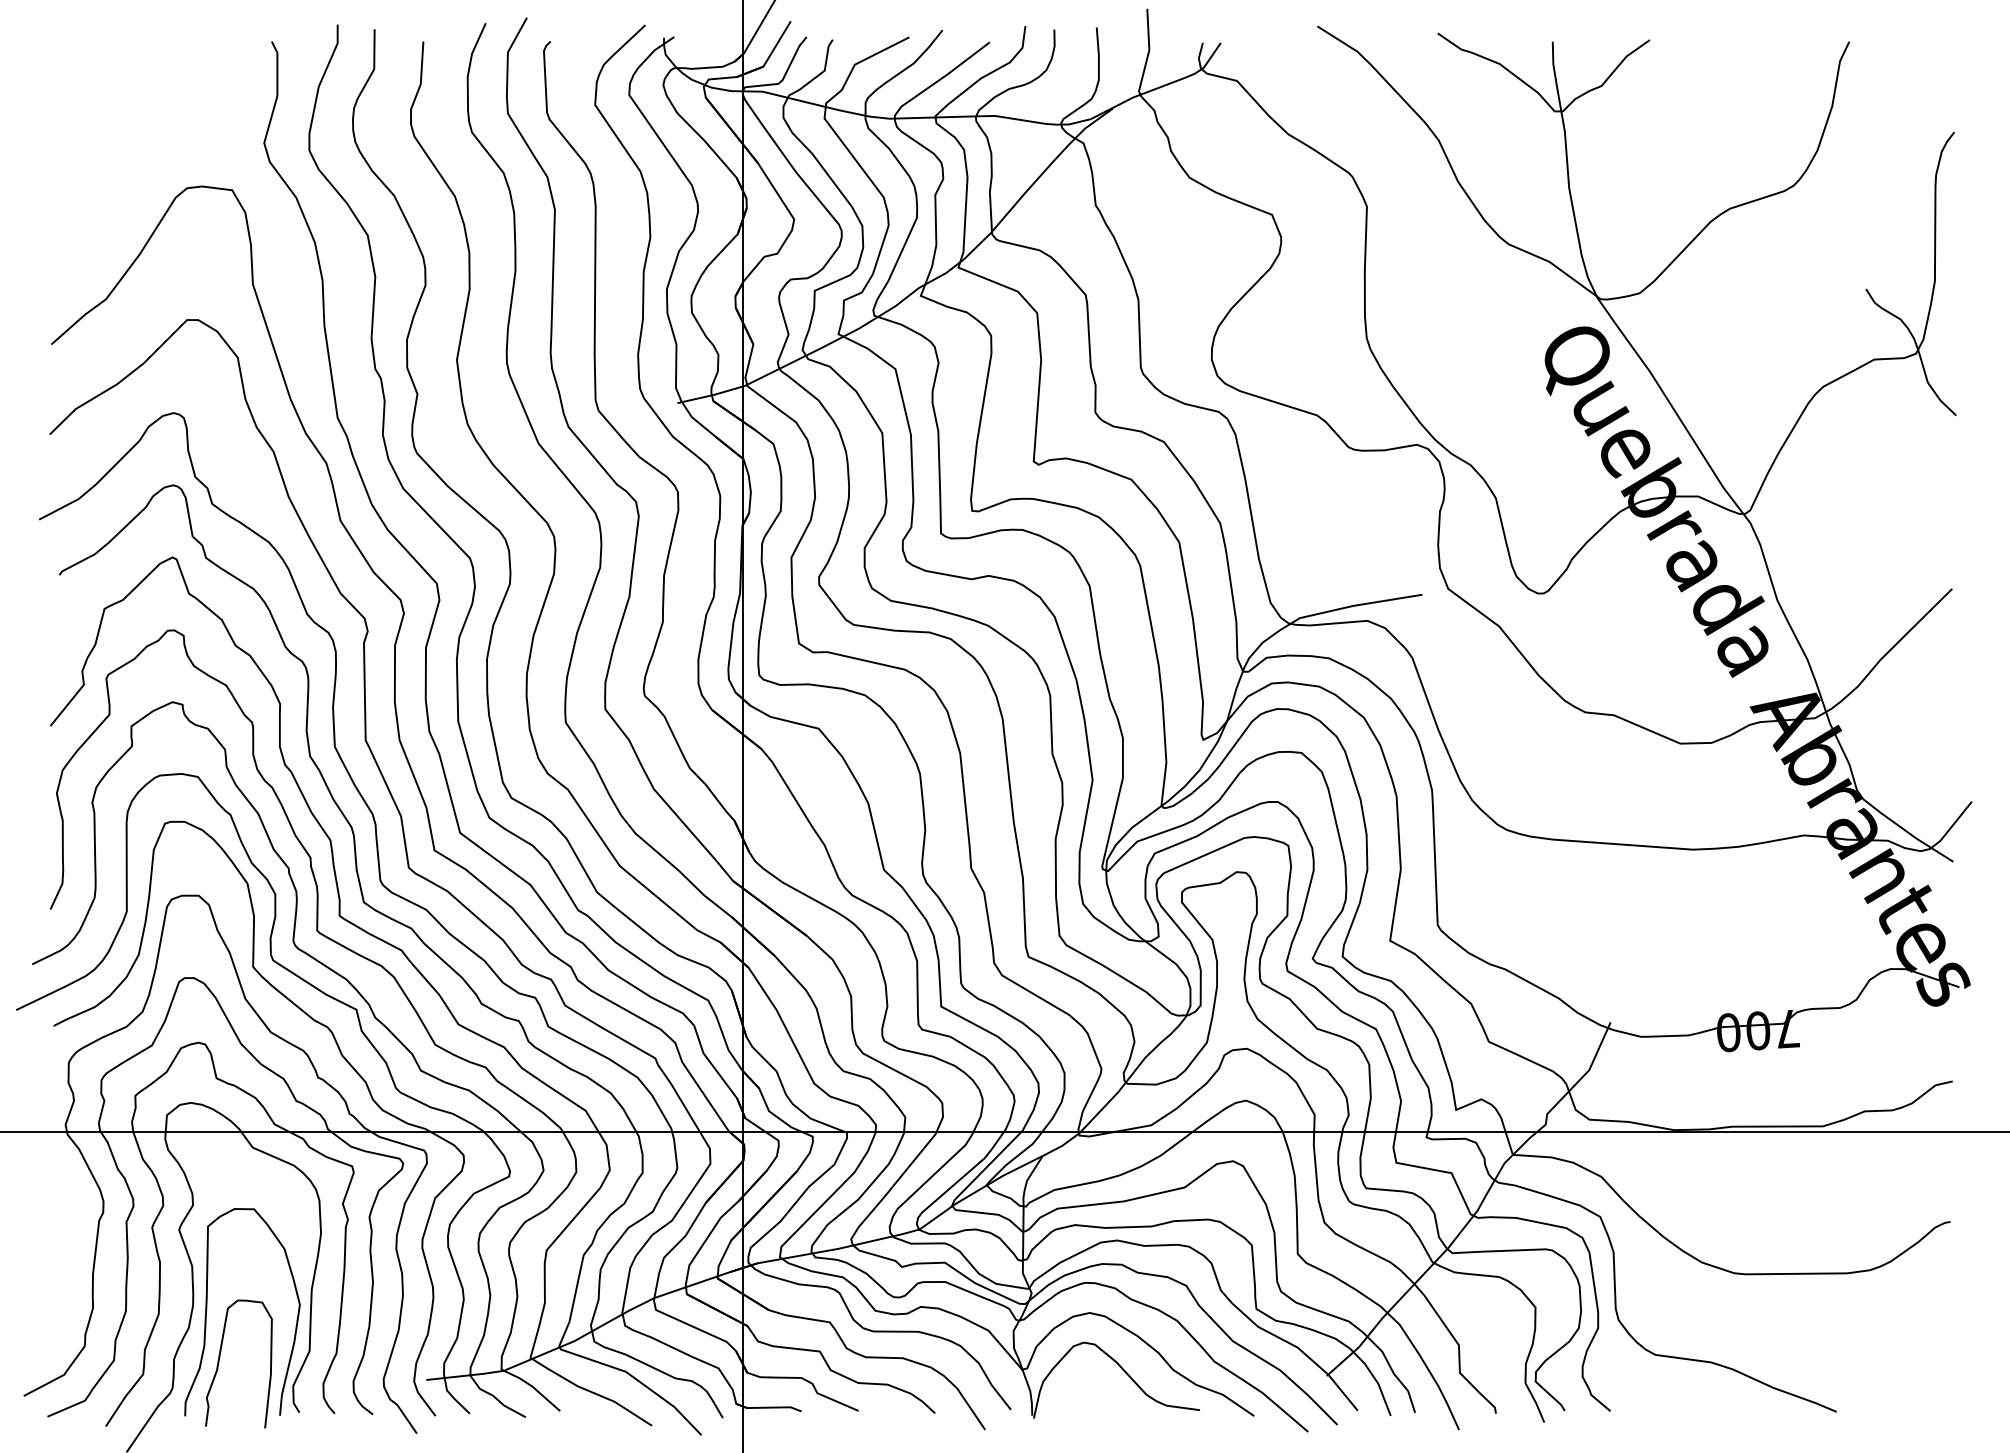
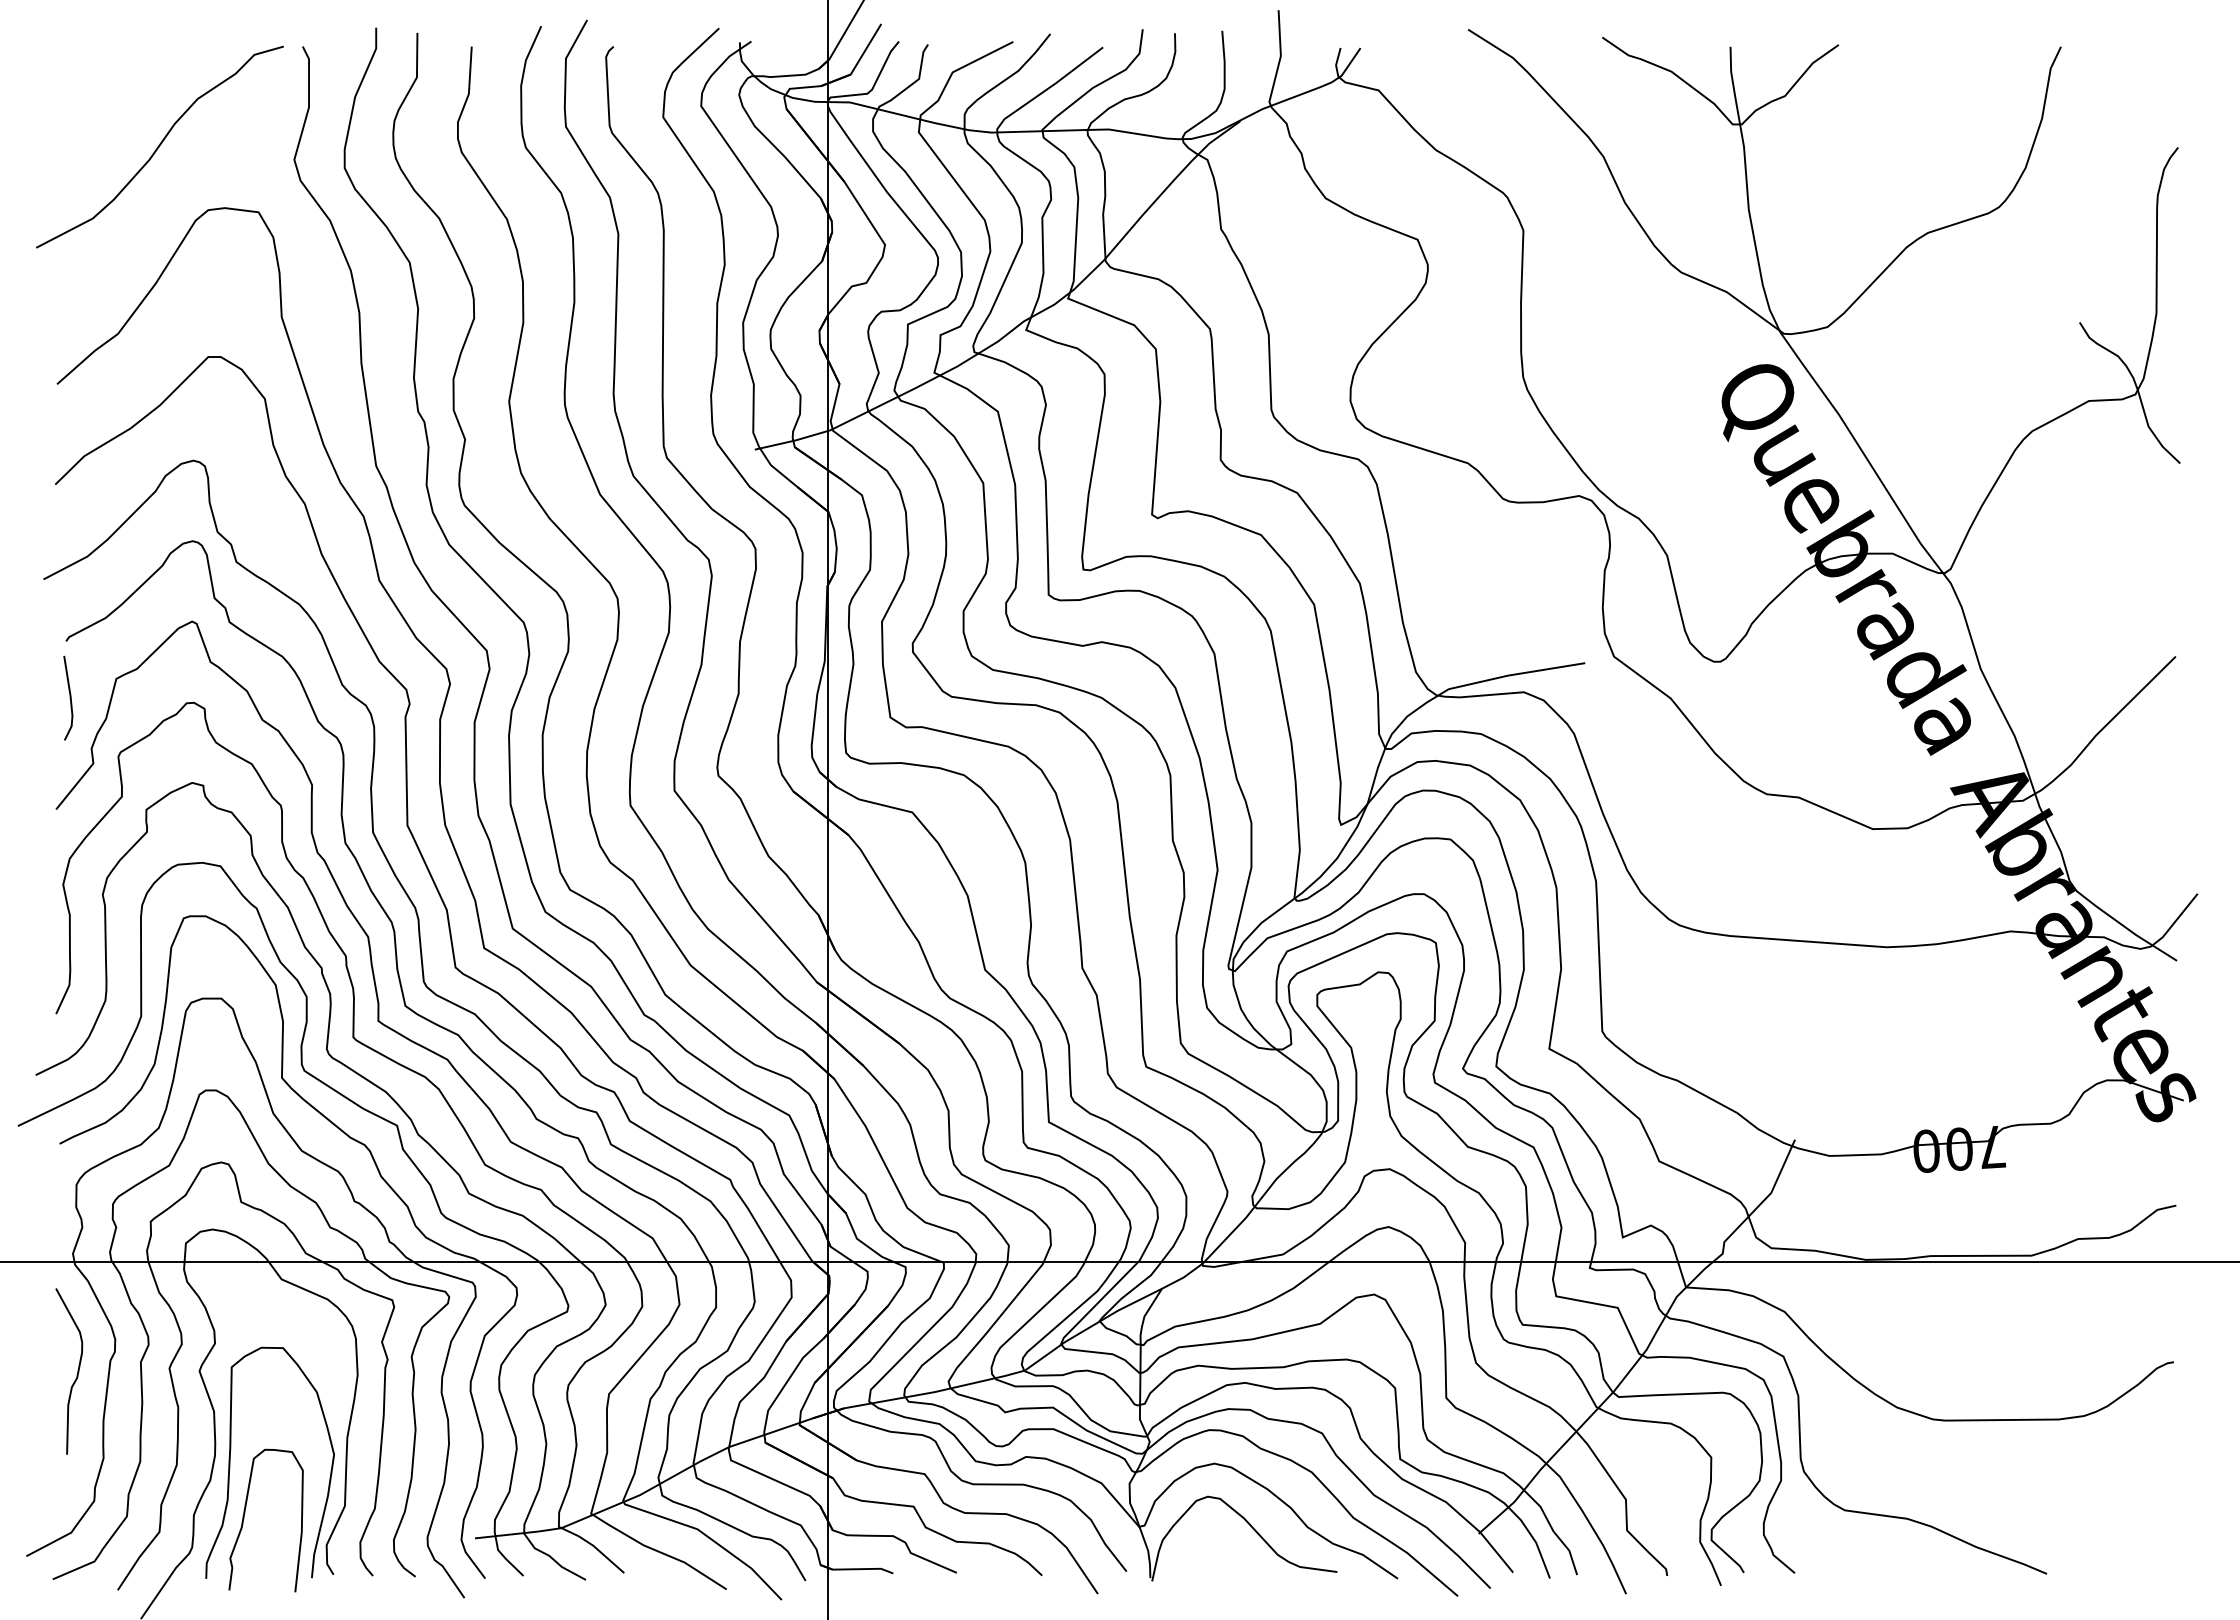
curve: (143, 131) -> (159, 146), added
line: (62, 626) -> (69, 698), added
curve: (68, 1232) -> (76, 1374), added

